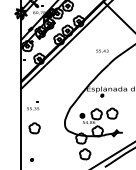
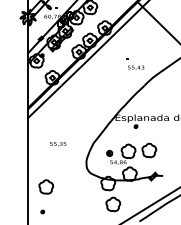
text: (33, 109) -> (58, 144), moved
part: (34, 127) -> (46, 186), moved

